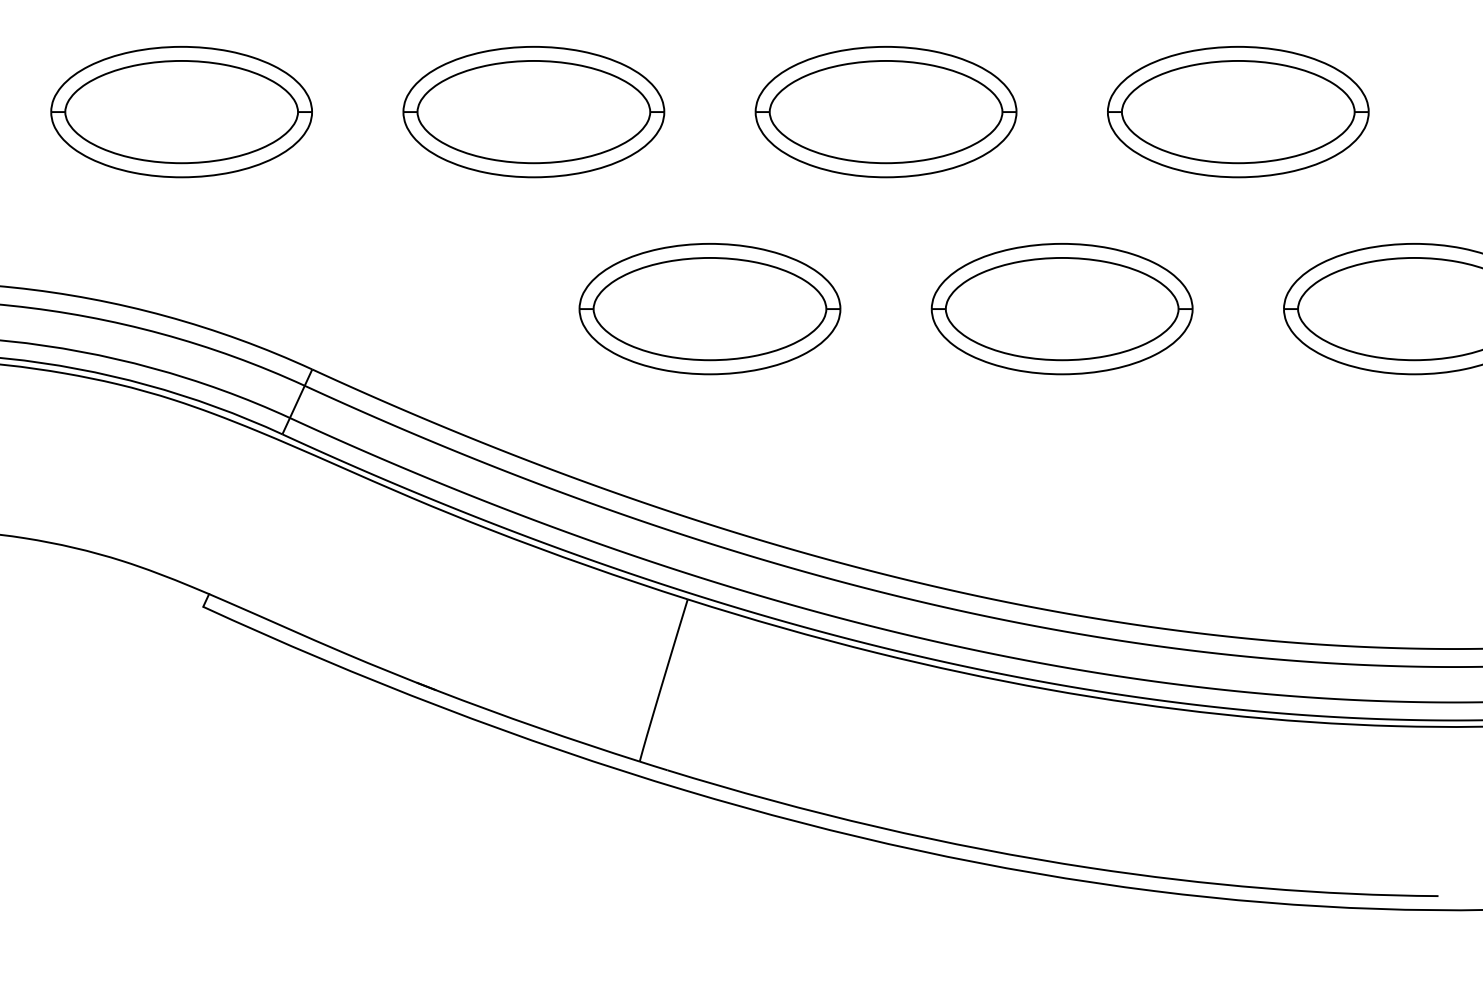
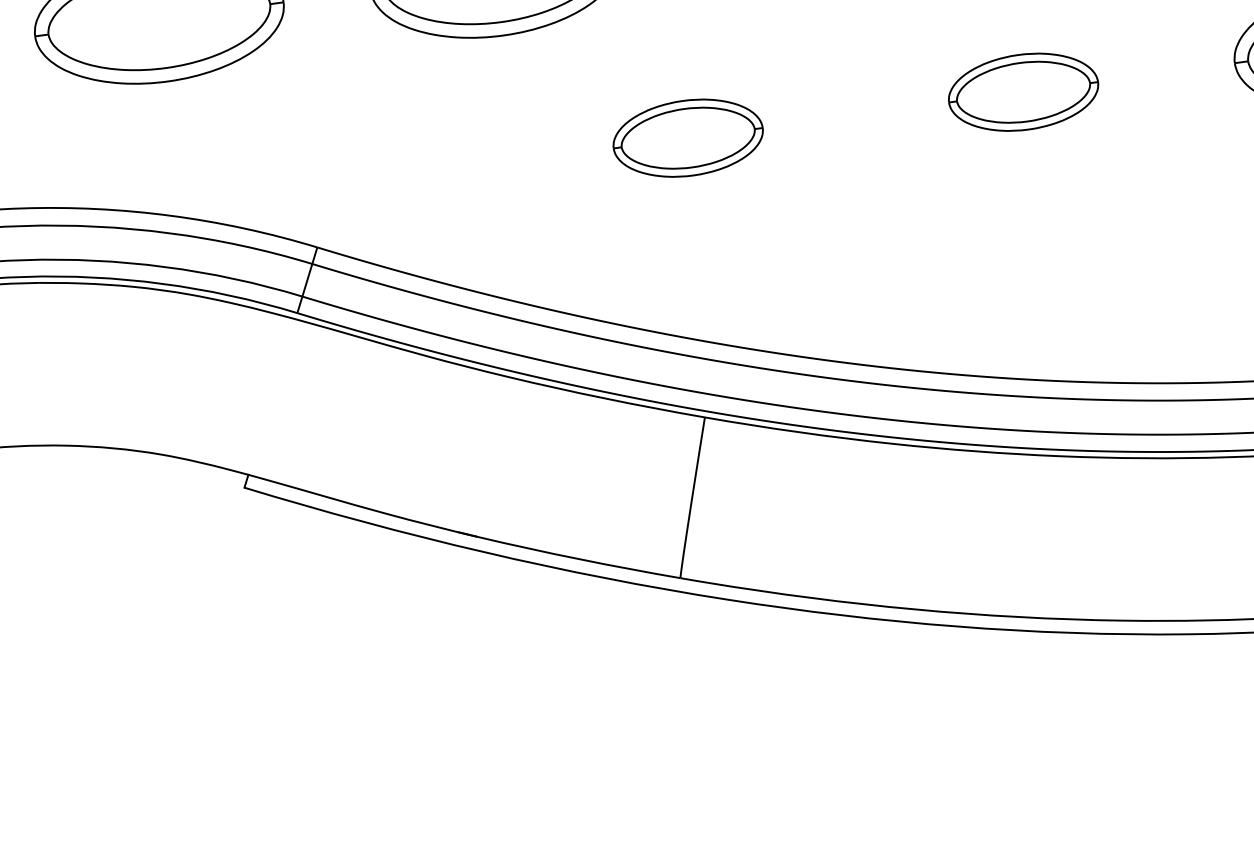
part: (709, 309) -> (687, 138), size x0.6
part: (1061, 309) -> (1023, 92), size x0.6

